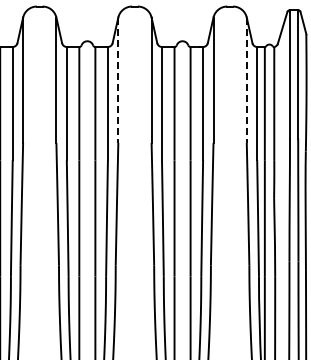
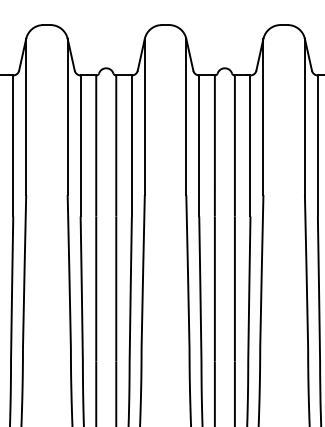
line: (118, 80) -> (145, 117), dashed -> solid
line: (246, 80) -> (304, 117), dashed -> solid

